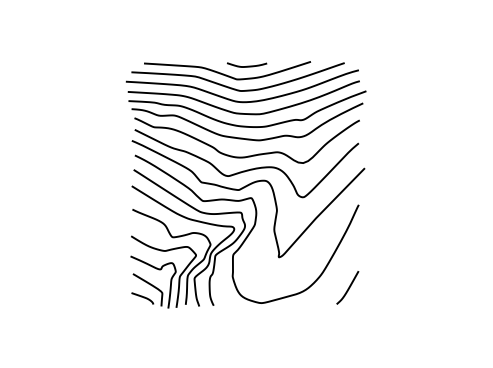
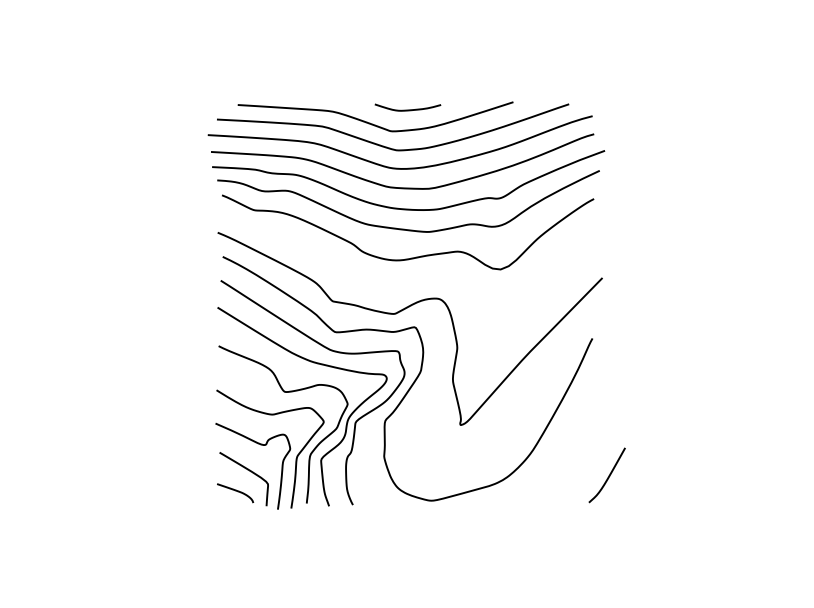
curve: (246, 169) -> (407, 280), removed
curve: (348, 287) -> (608, 474), moved

